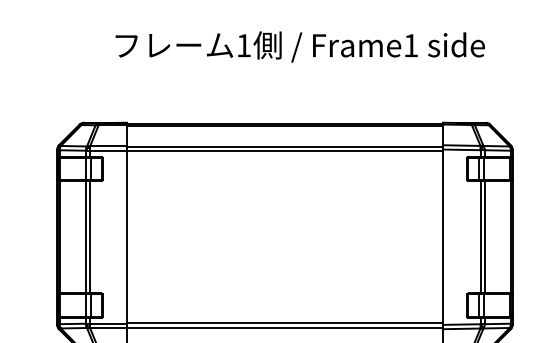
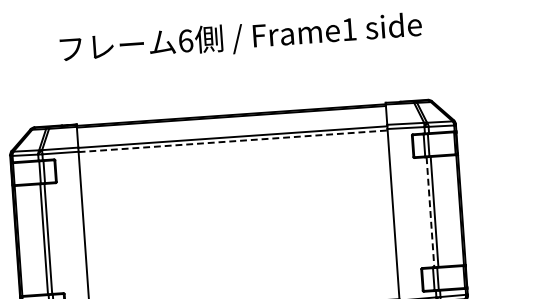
text: (244, 45) -> (186, 40), 1 -> 6
line: (284, 151) -> (232, 141), solid -> dashed
line: (480, 237) -> (430, 212), solid -> dashed

